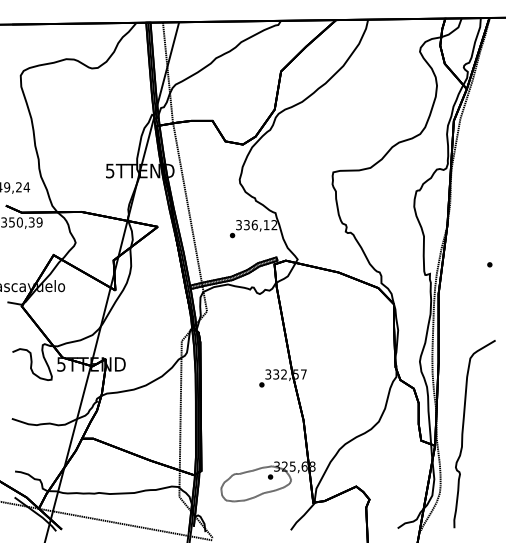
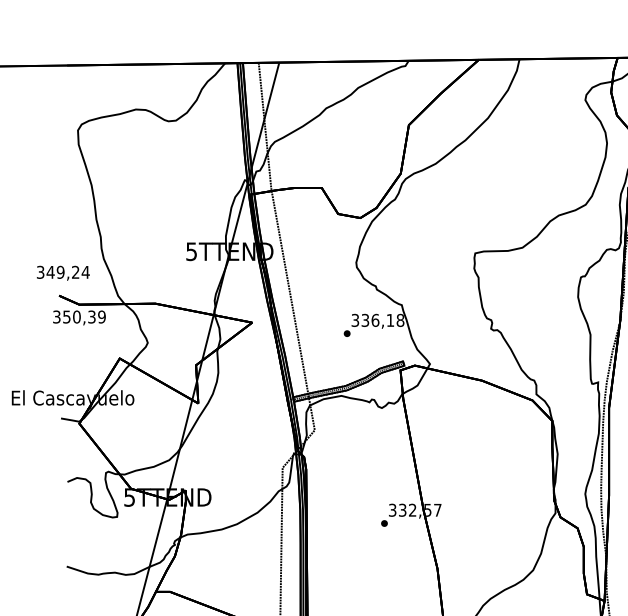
text: (274, 225) -> (400, 320), 336,12 -> 336,18

